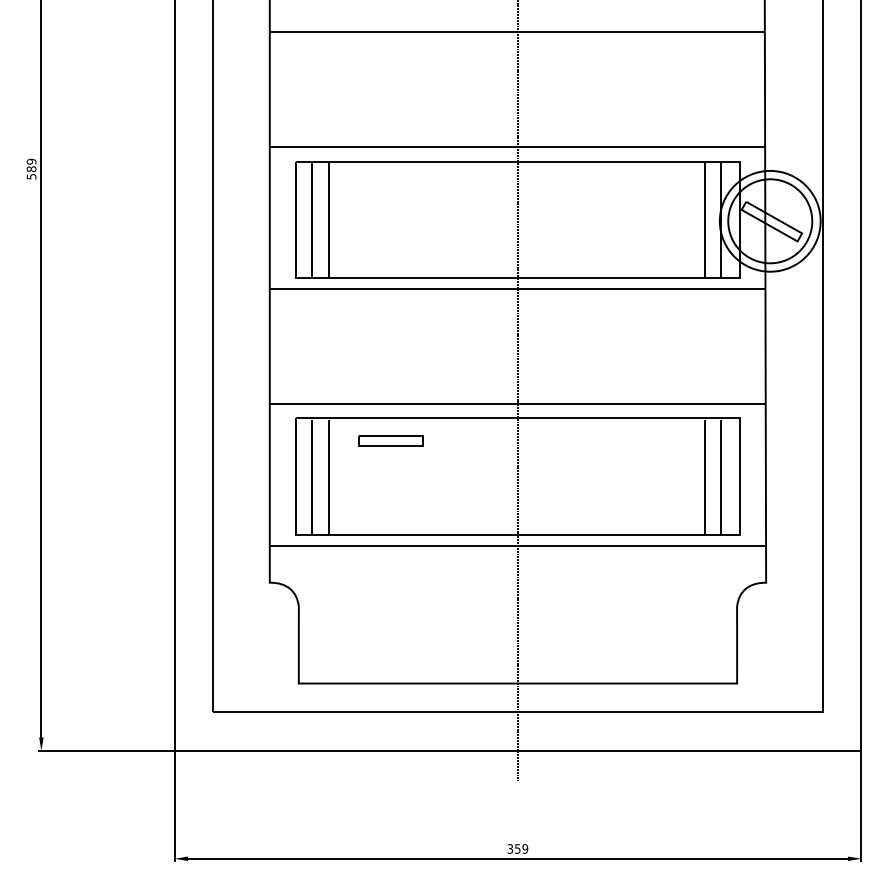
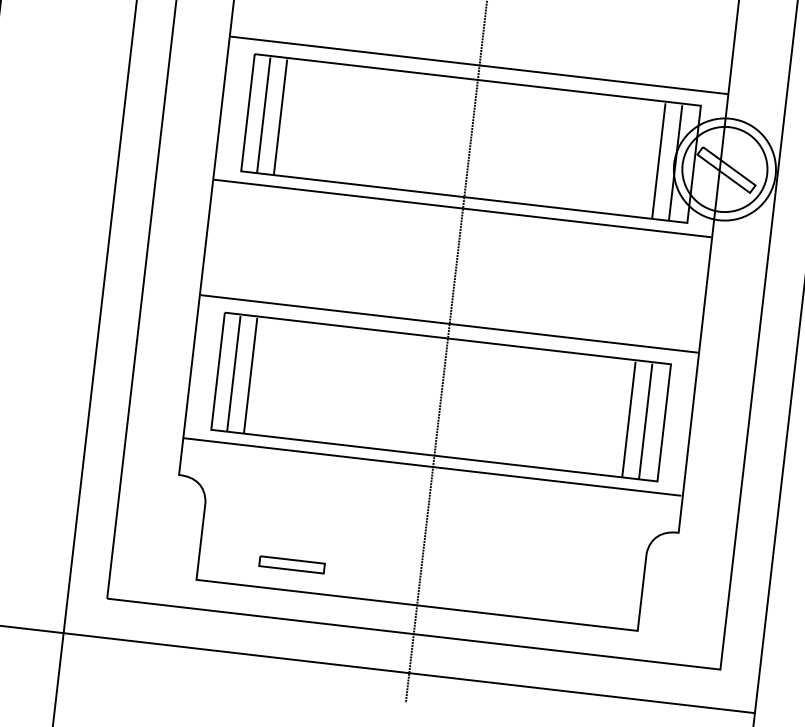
part: (390, 440) -> (291, 564), moved

